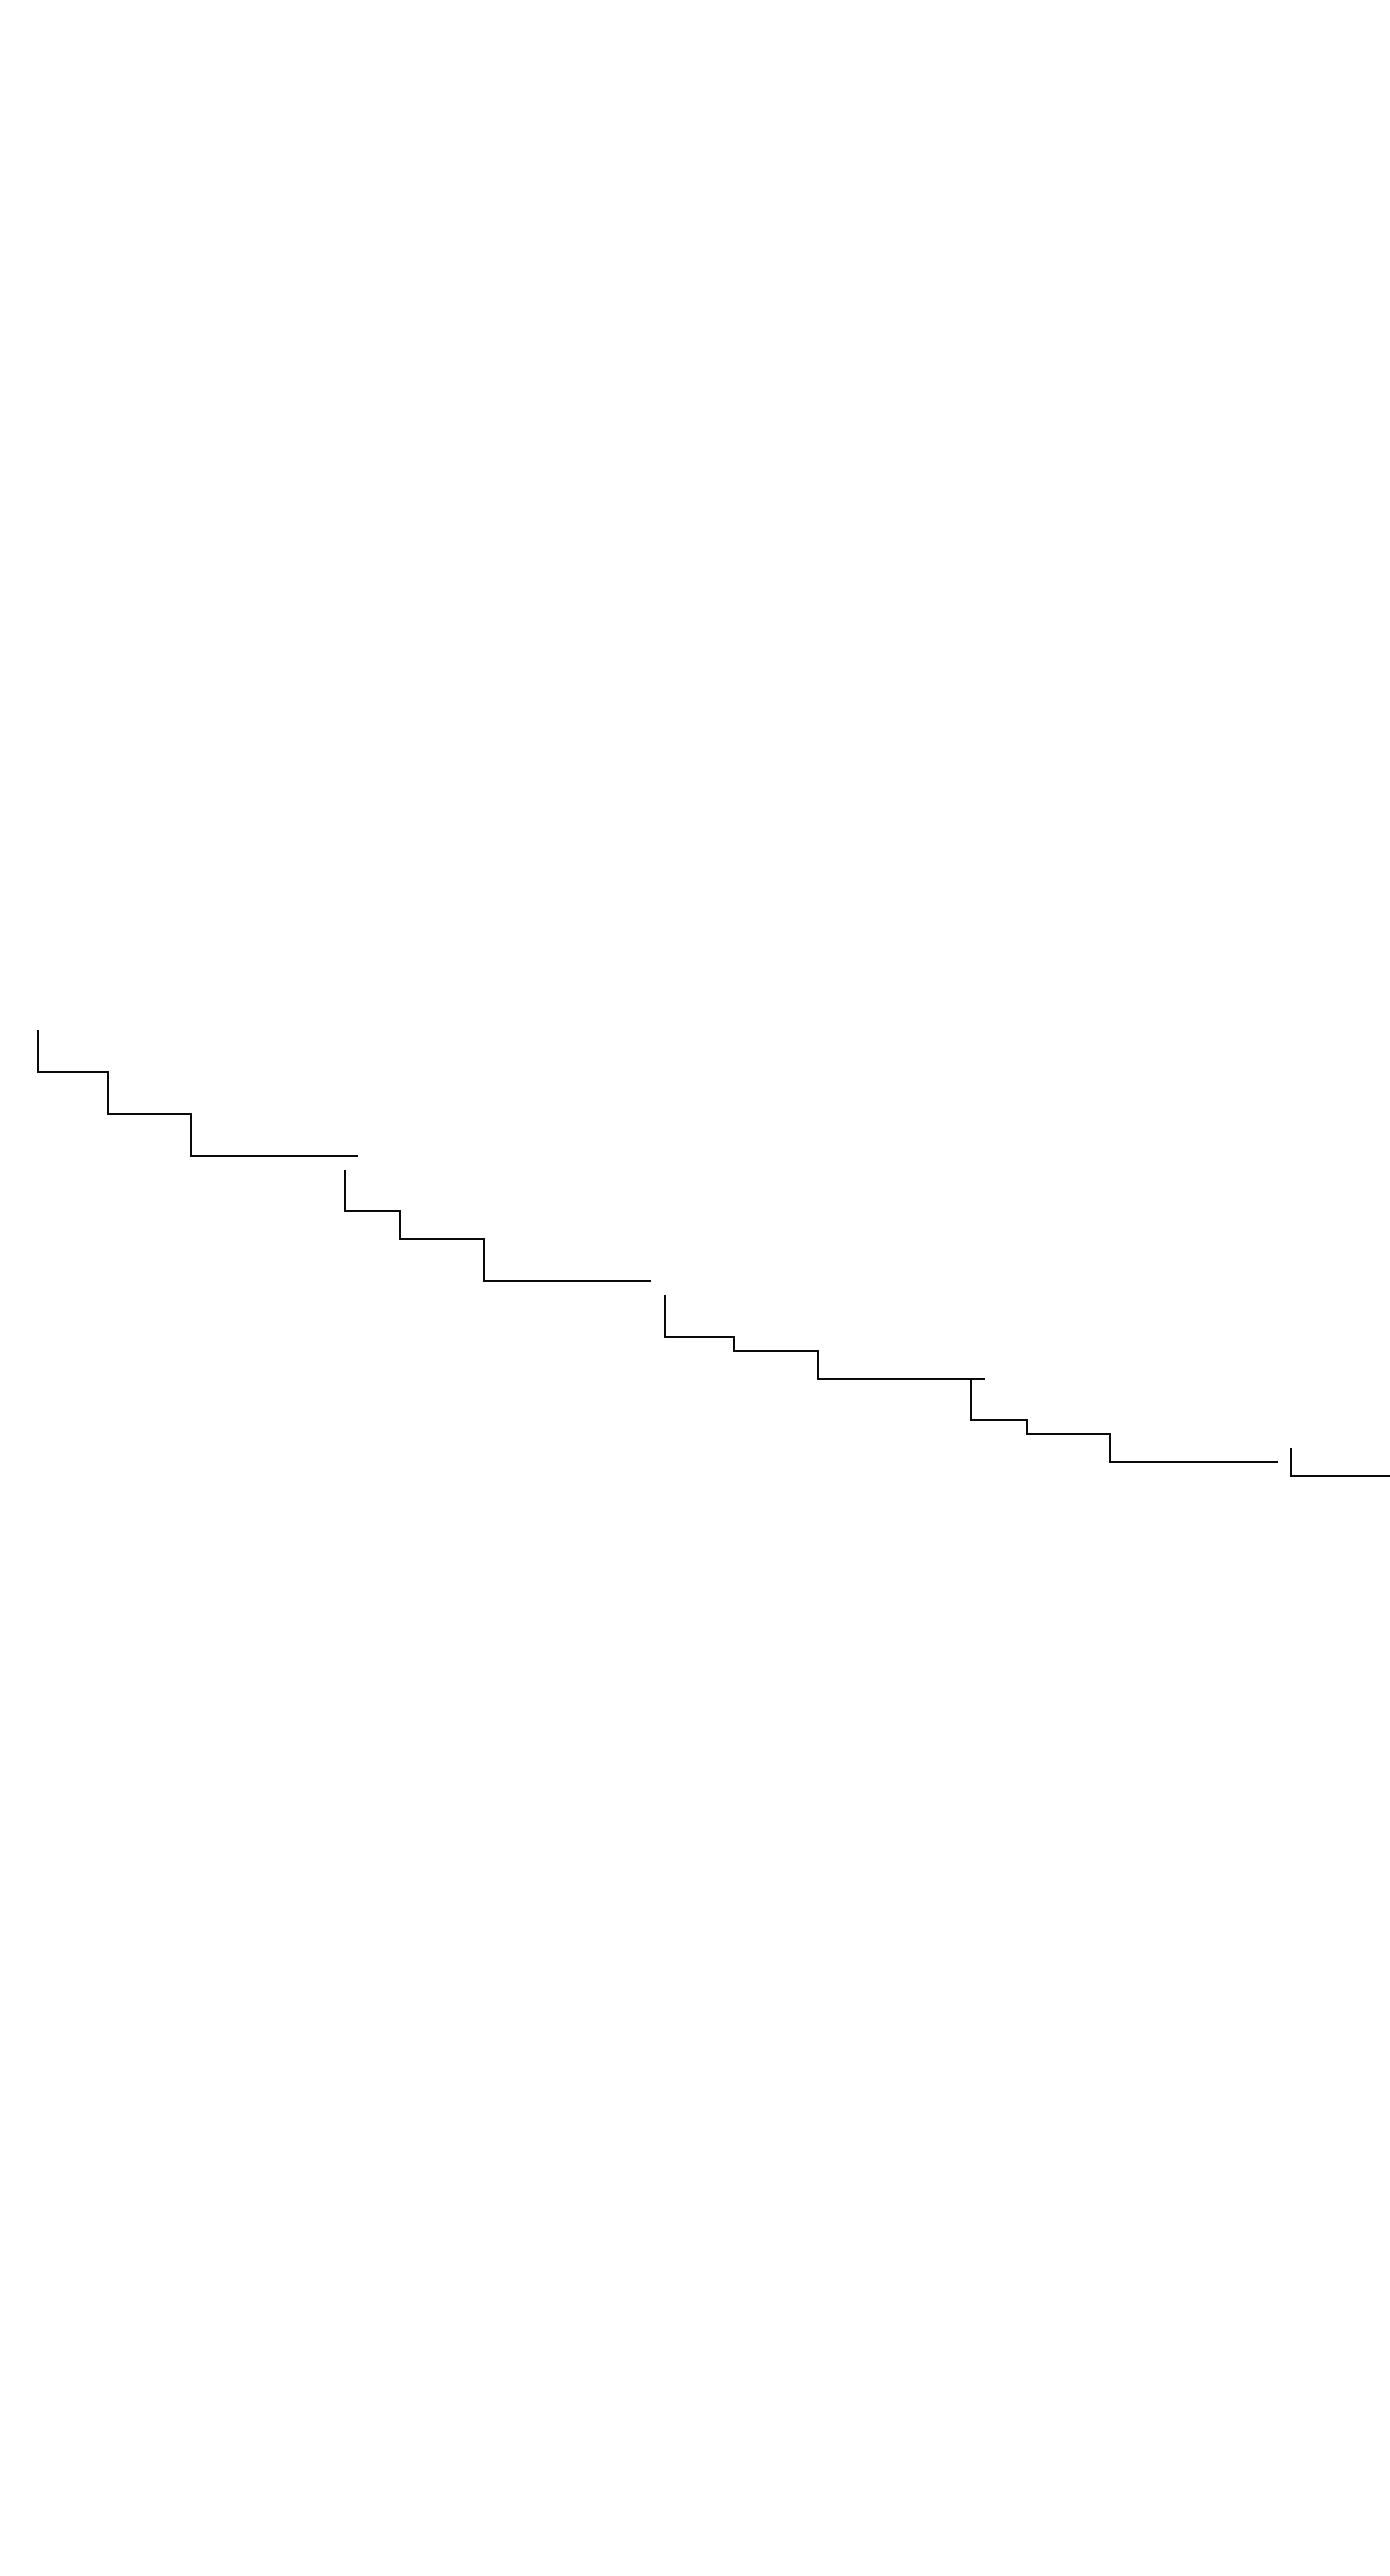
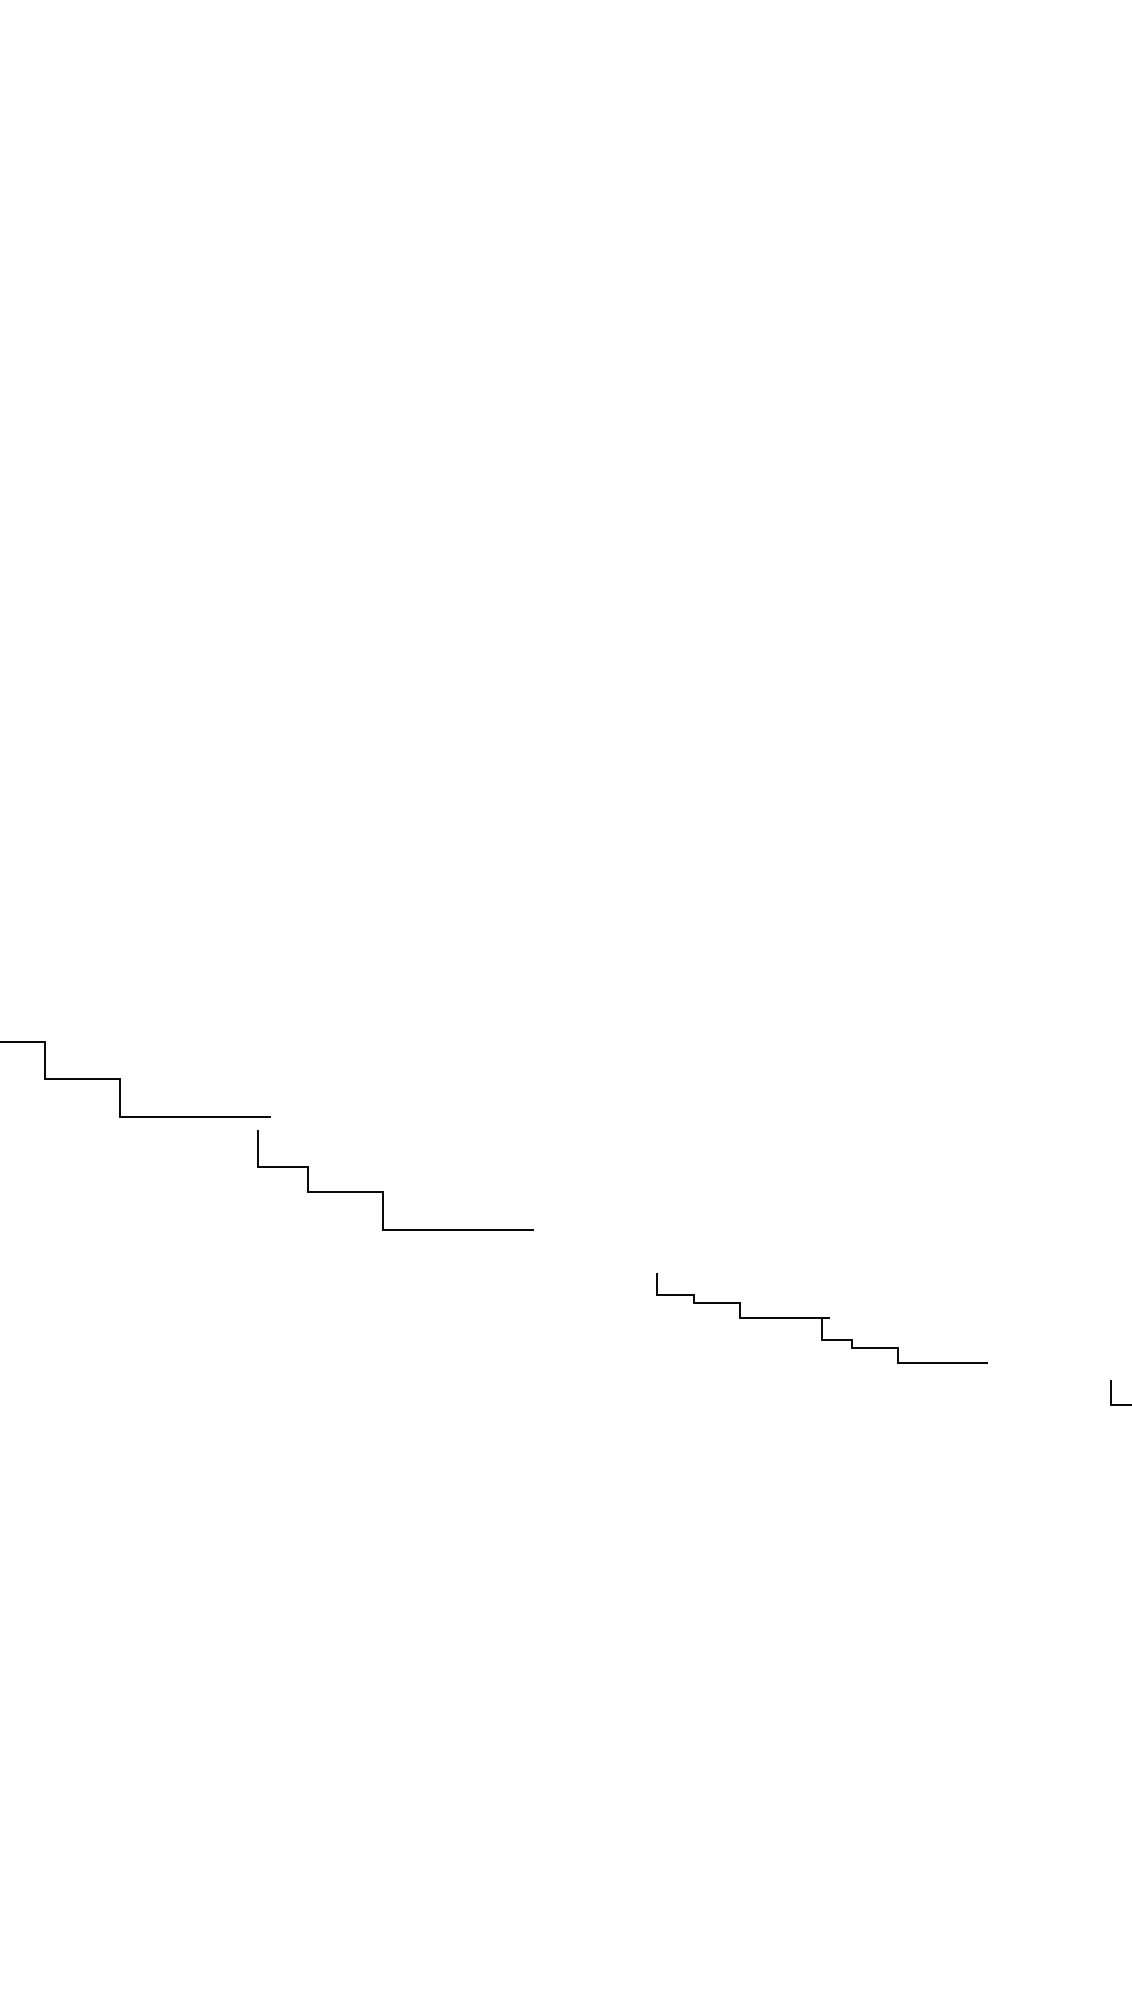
part: (970, 1378) -> (821, 1317), size x0.6

